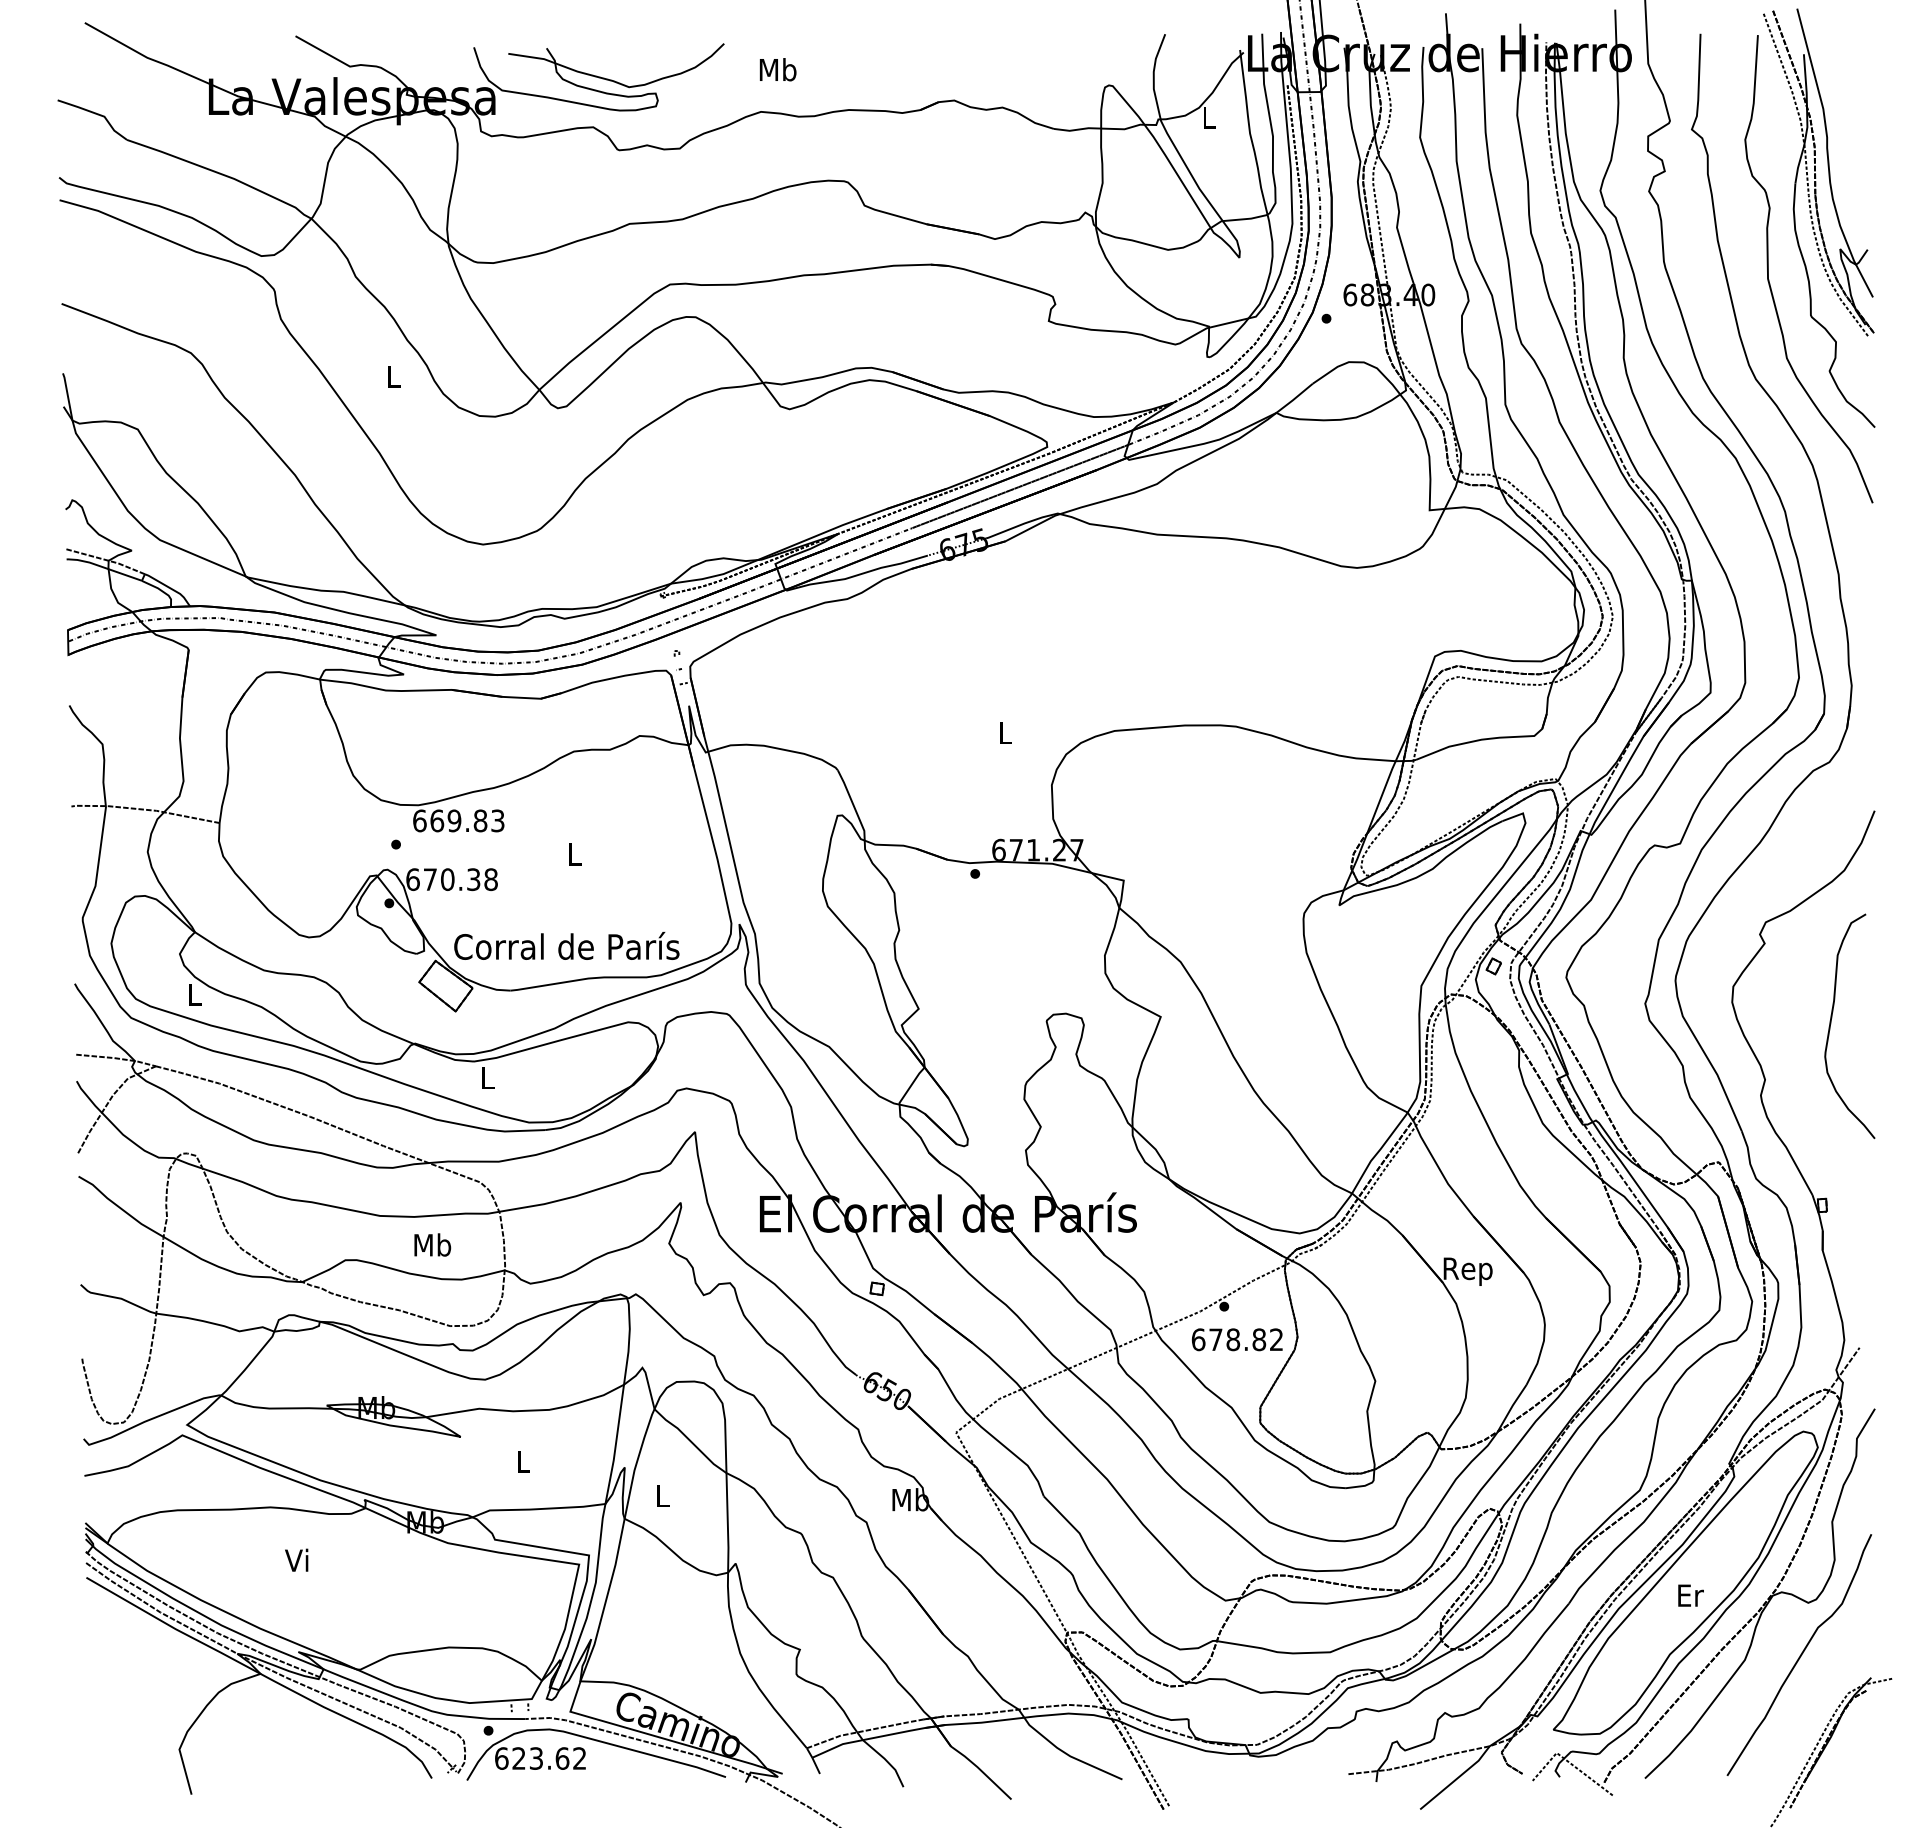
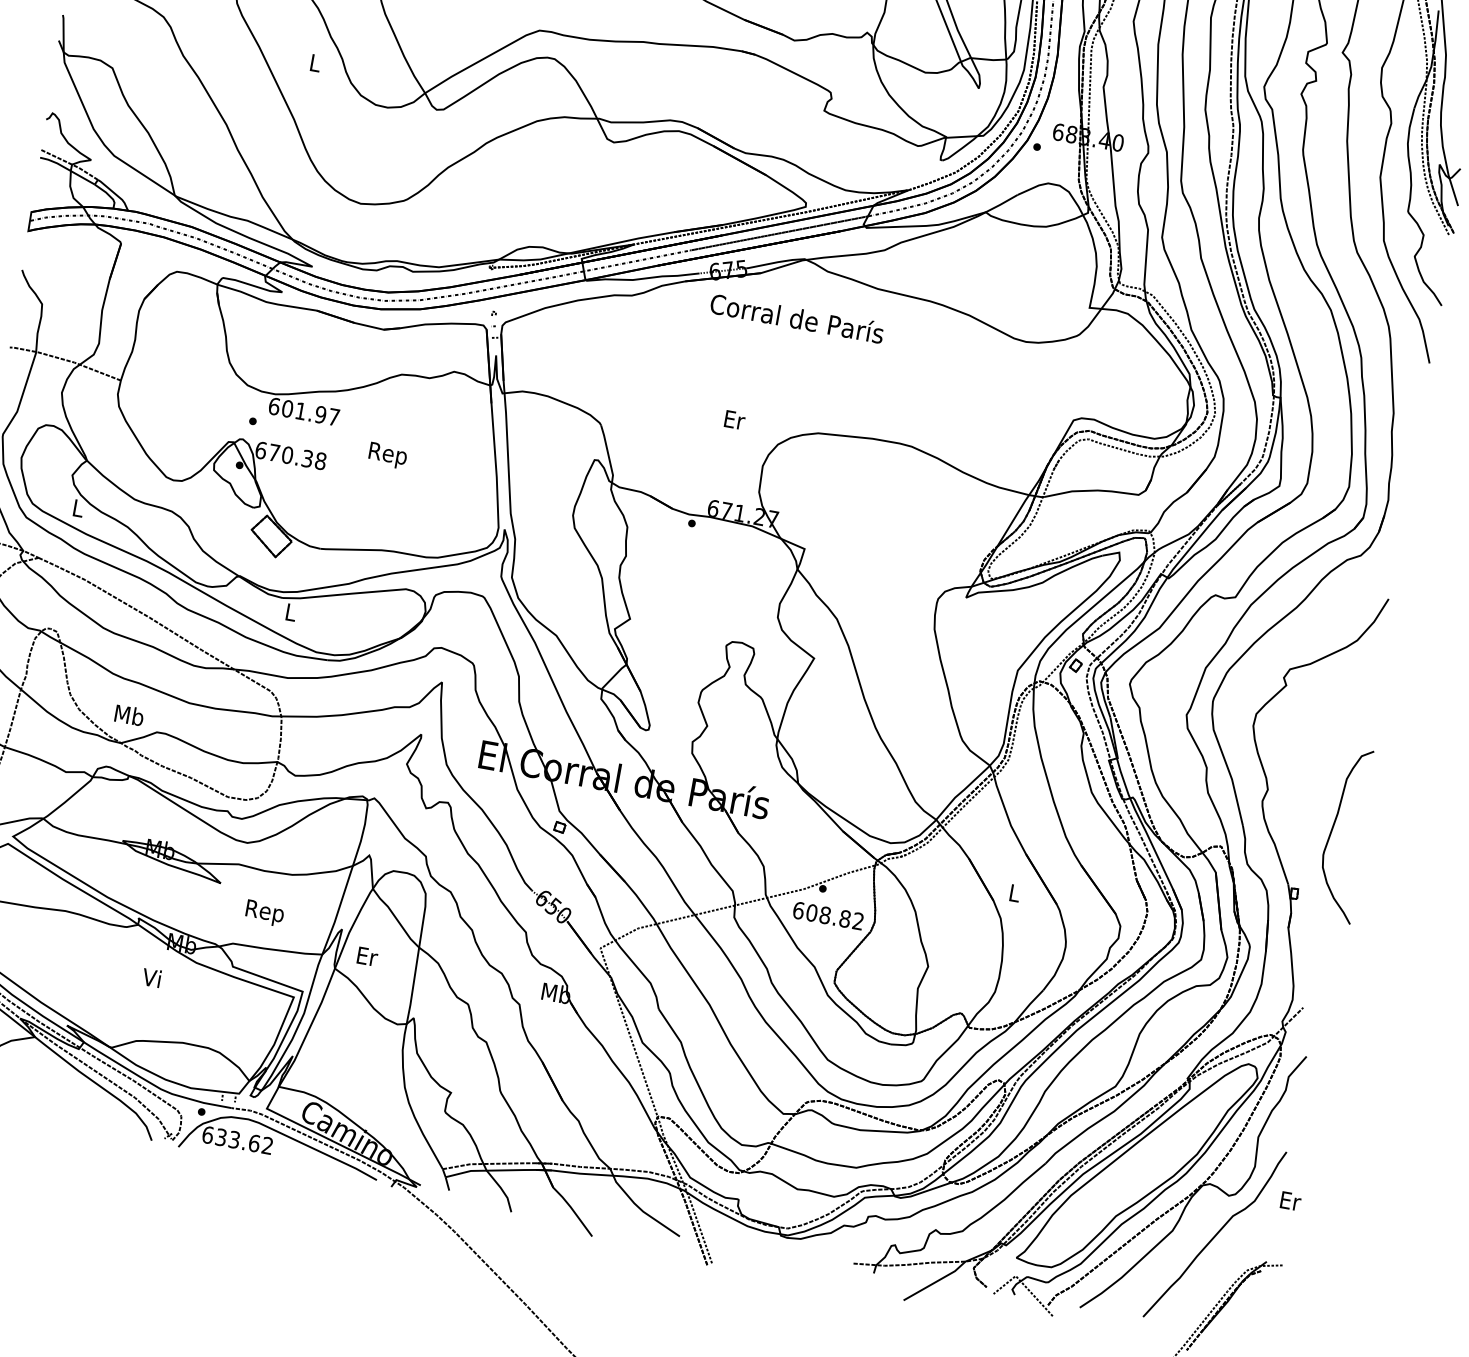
text: (1006, 733) -> (735, 420), L -> Er
text: (467, 820) -> (310, 412), 669.83 -> 601.97
text: (574, 857) -> (387, 455), L -> Rep
text: (566, 945) -> (797, 317), moved
curve: (1831, 1024) -> (1332, 831), moved
text: (432, 1244) -> (129, 714), moved
text: (1467, 1271) -> (1013, 895), Rep -> L
text: (1215, 1339) -> (811, 912), 678.82 -> 608.82
text: (522, 1464) -> (264, 912), L -> Rep
text: (663, 1496) -> (367, 956), L -> Er
text: (296, 1559) -> (151, 977), moved
text: (1690, 1595) -> (1290, 1201), moved
text: (518, 1758) -> (220, 1137), 623.62 -> 633.62

